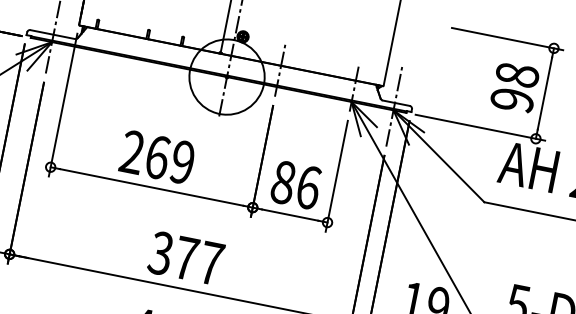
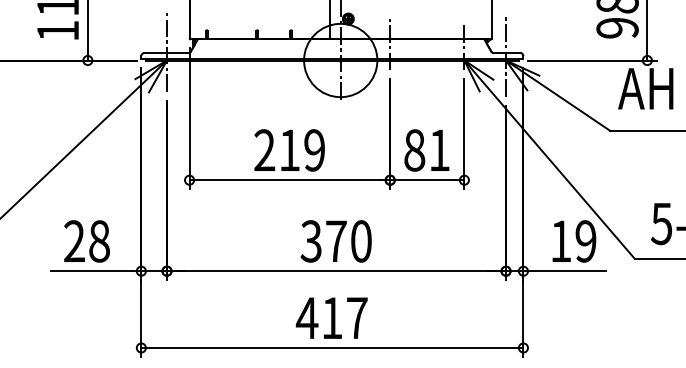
text: (158, 157) -> (290, 150), 269 -> 219
text: (308, 187) -> (439, 150), 86 -> 81
text: (211, 263) -> (361, 241), 377 -> 370

